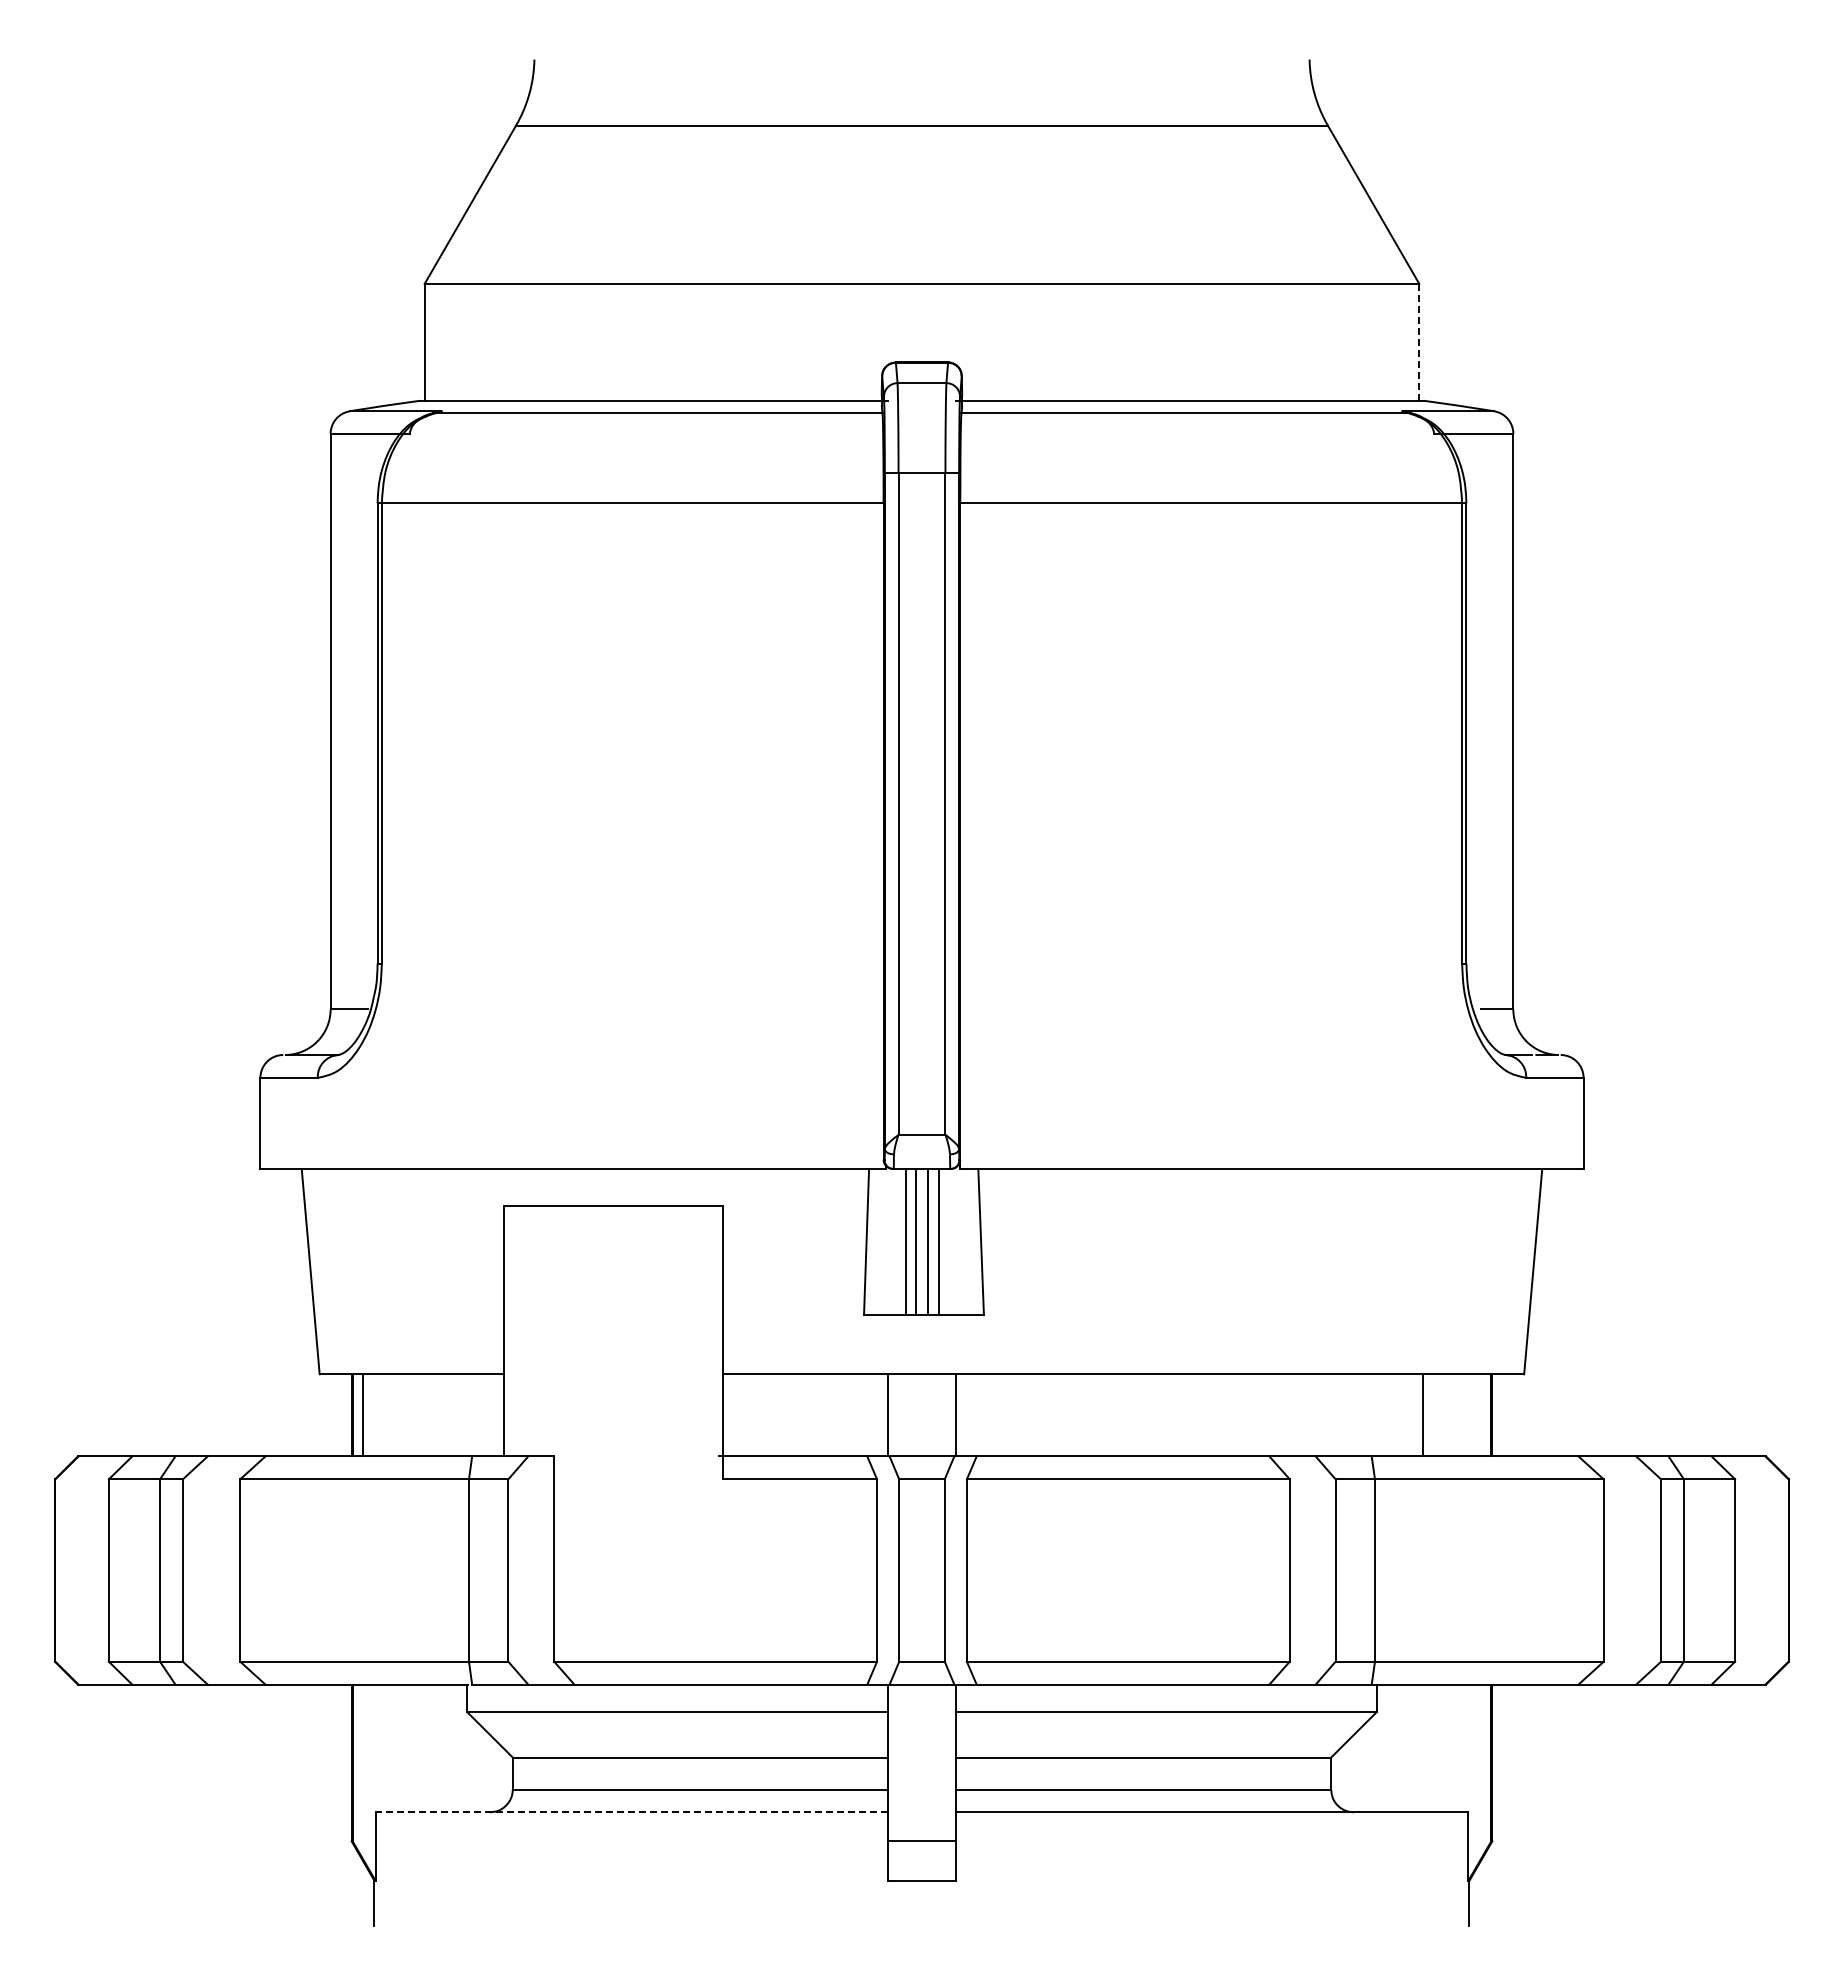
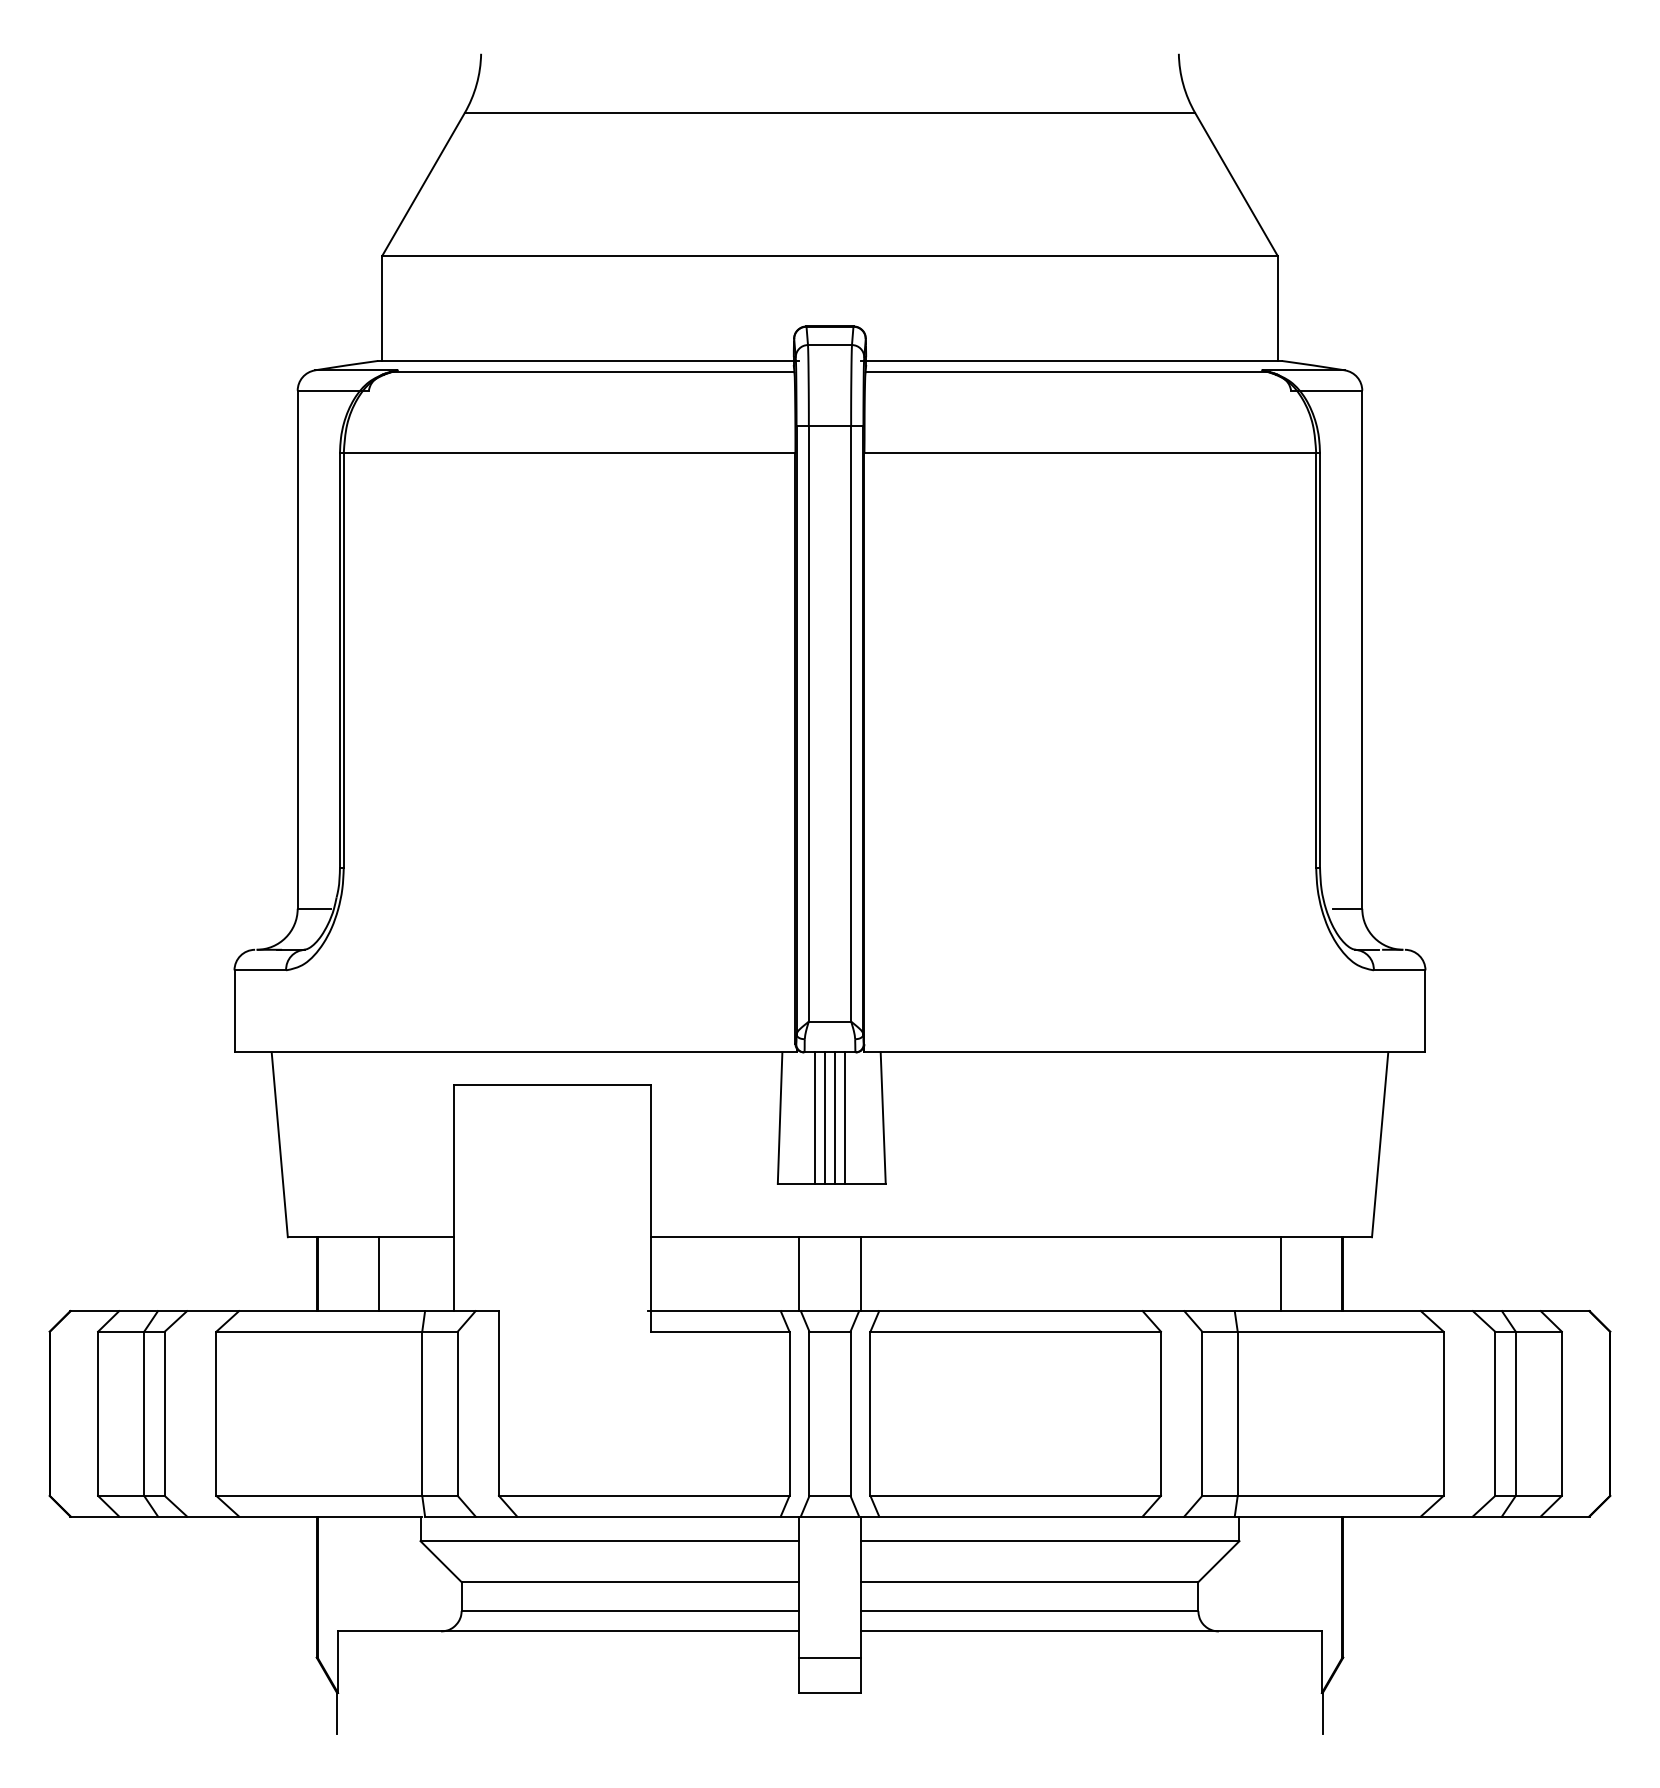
line: (1419, 341) -> (1277, 307), dashed -> solid
line: (363, 1415) -> (379, 1274), moved
line: (631, 1812) -> (568, 1631), dashed -> solid

